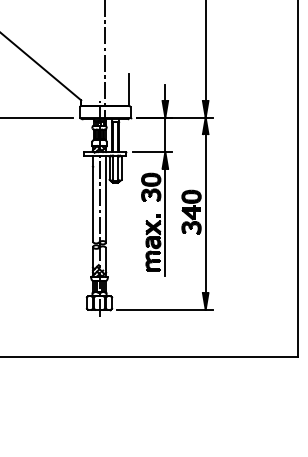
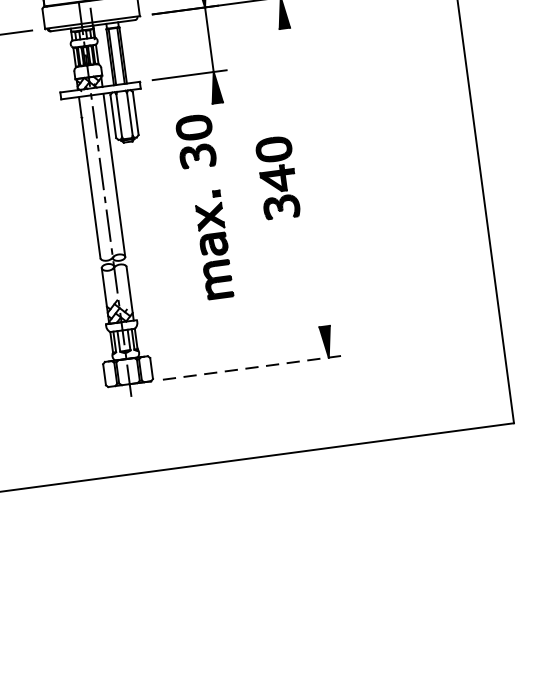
line: (205, 213) -> (304, 177), removed
line: (165, 221) -> (231, 202), removed
line: (164, 309) -> (251, 367), solid -> dashed

